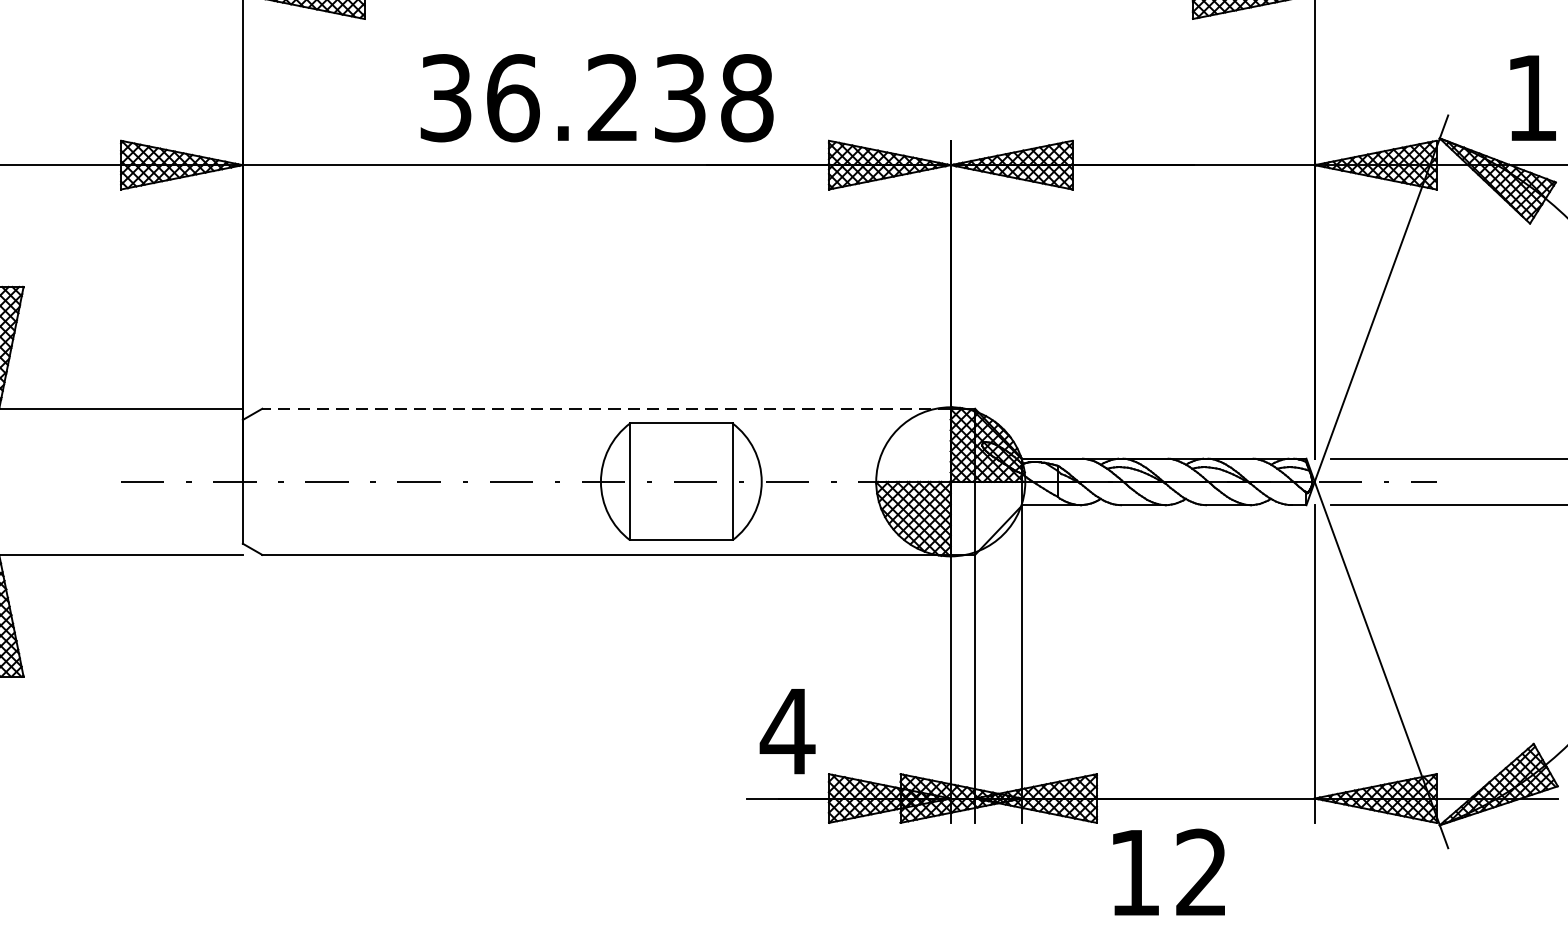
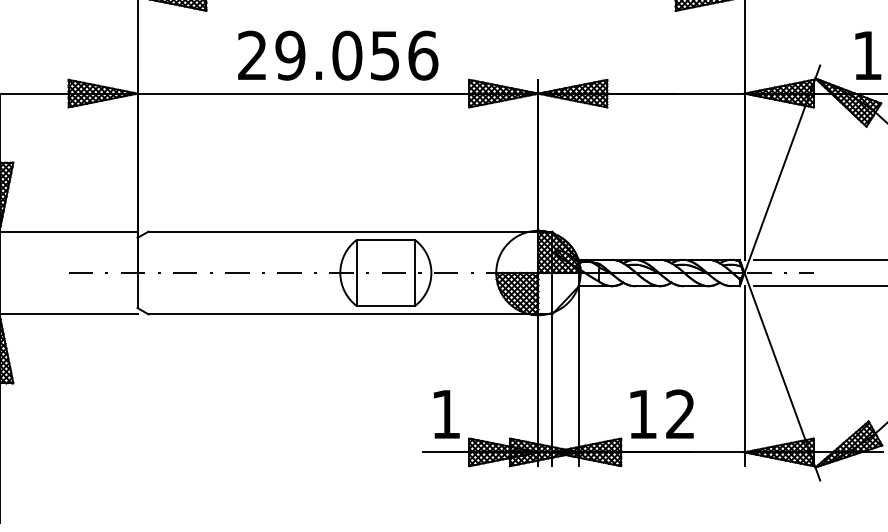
text: (597, 97) -> (338, 55), 36.238 -> 29.056
line: (606, 408) -> (343, 231), dashed -> solid
text: (786, 731) -> (445, 414), 4 -> 1
text: (1168, 871) -> (661, 413), moved

